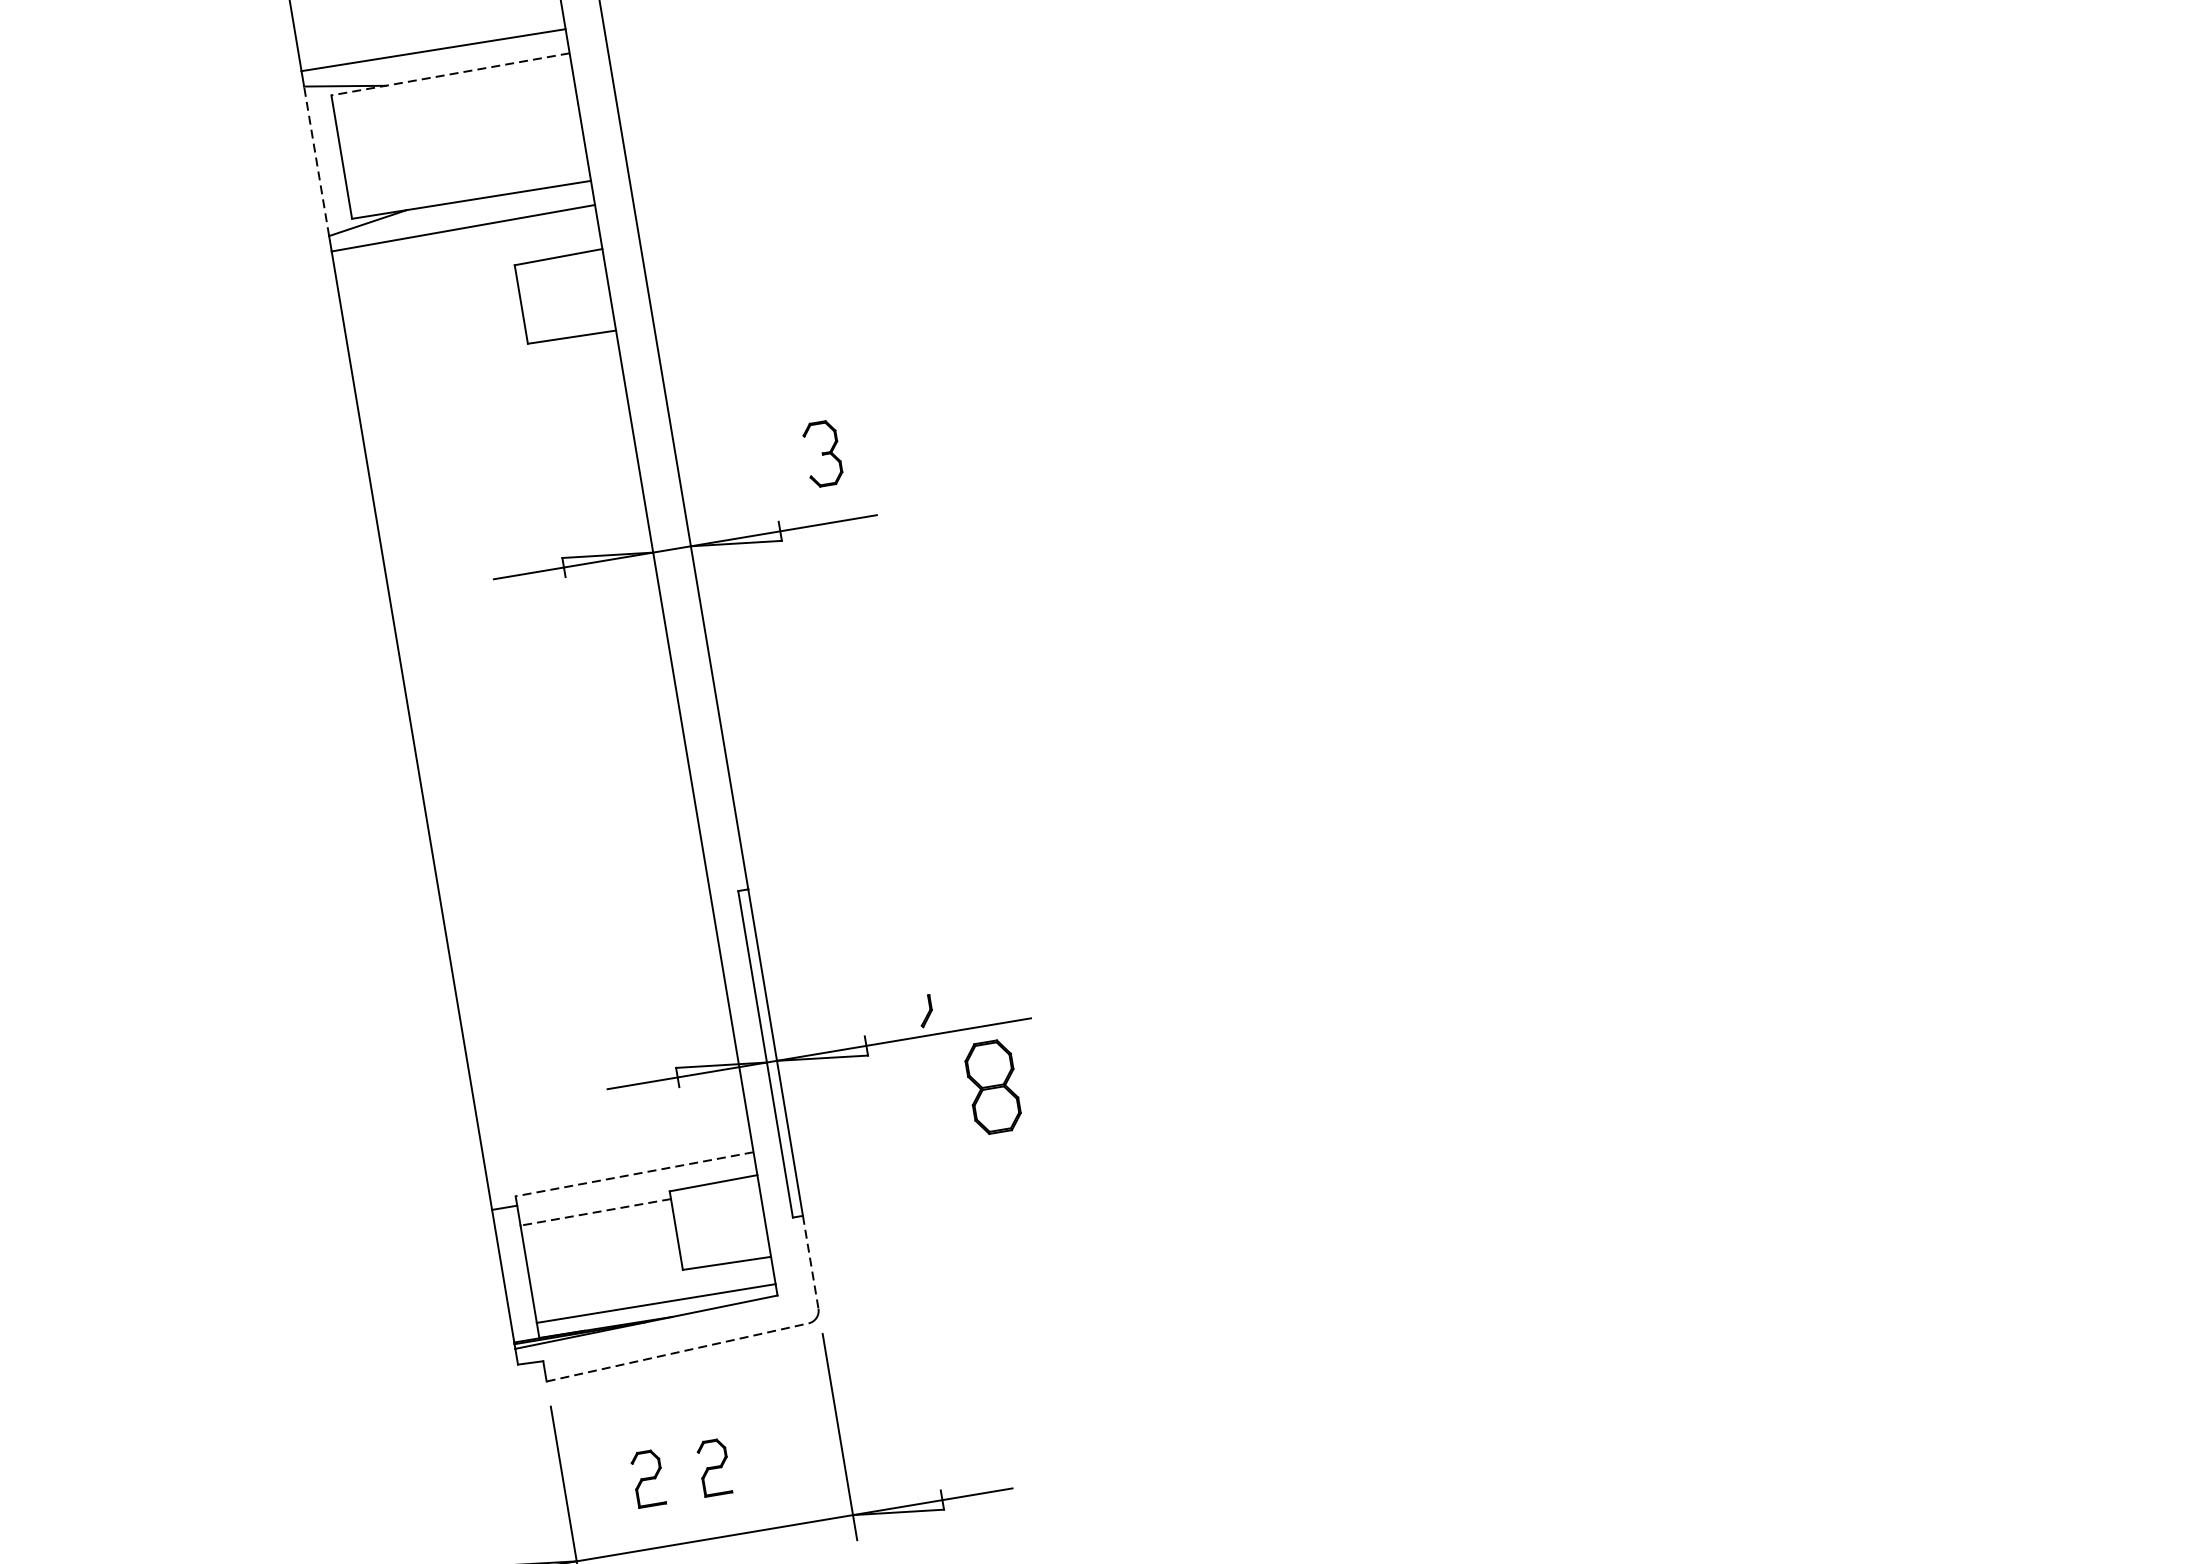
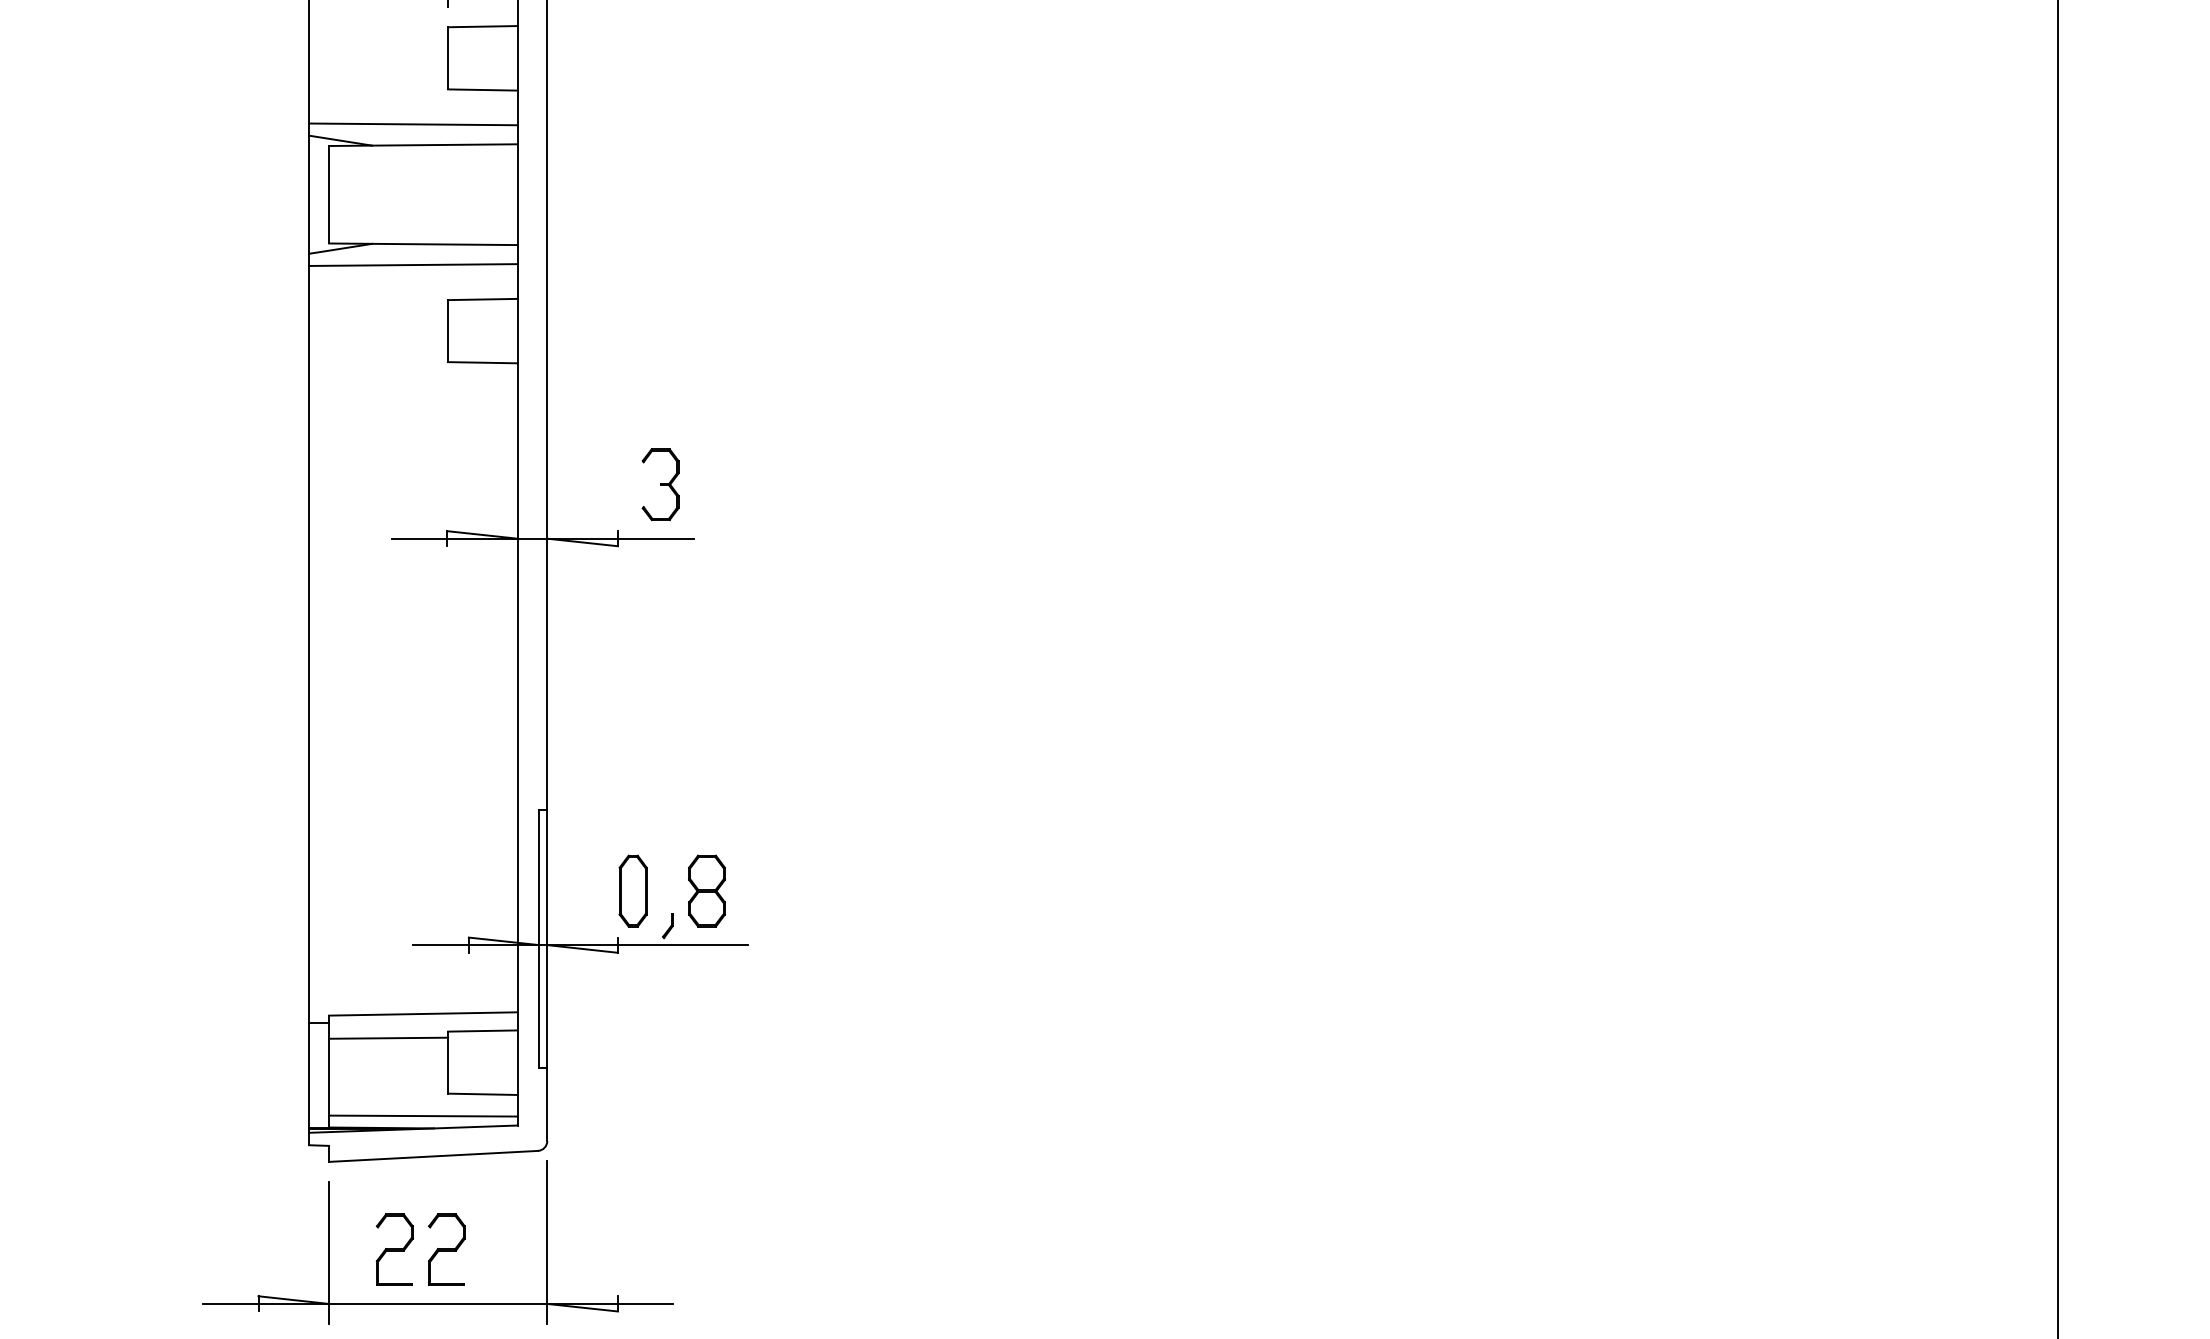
line: (449, 74) -> (422, 145), dashed -> solid
line: (316, 160) -> (309, 194), dashed -> solid
part: (822, 453) -> (660, 484), size x1.43
part: (873, 973) -> (632, 890), added
part: (992, 1086) -> (706, 890), moved
line: (633, 1173) -> (422, 1013), dashed -> solid
line: (595, 1212) -> (388, 1038), dashed -> solid
line: (811, 1262) -> (547, 1104), dashed -> solid
line: (677, 1352) -> (433, 1156), dashed -> solid
part: (713, 1467) -> (446, 1249), size x1.67
part: (648, 1478) -> (394, 1249), size x1.67

